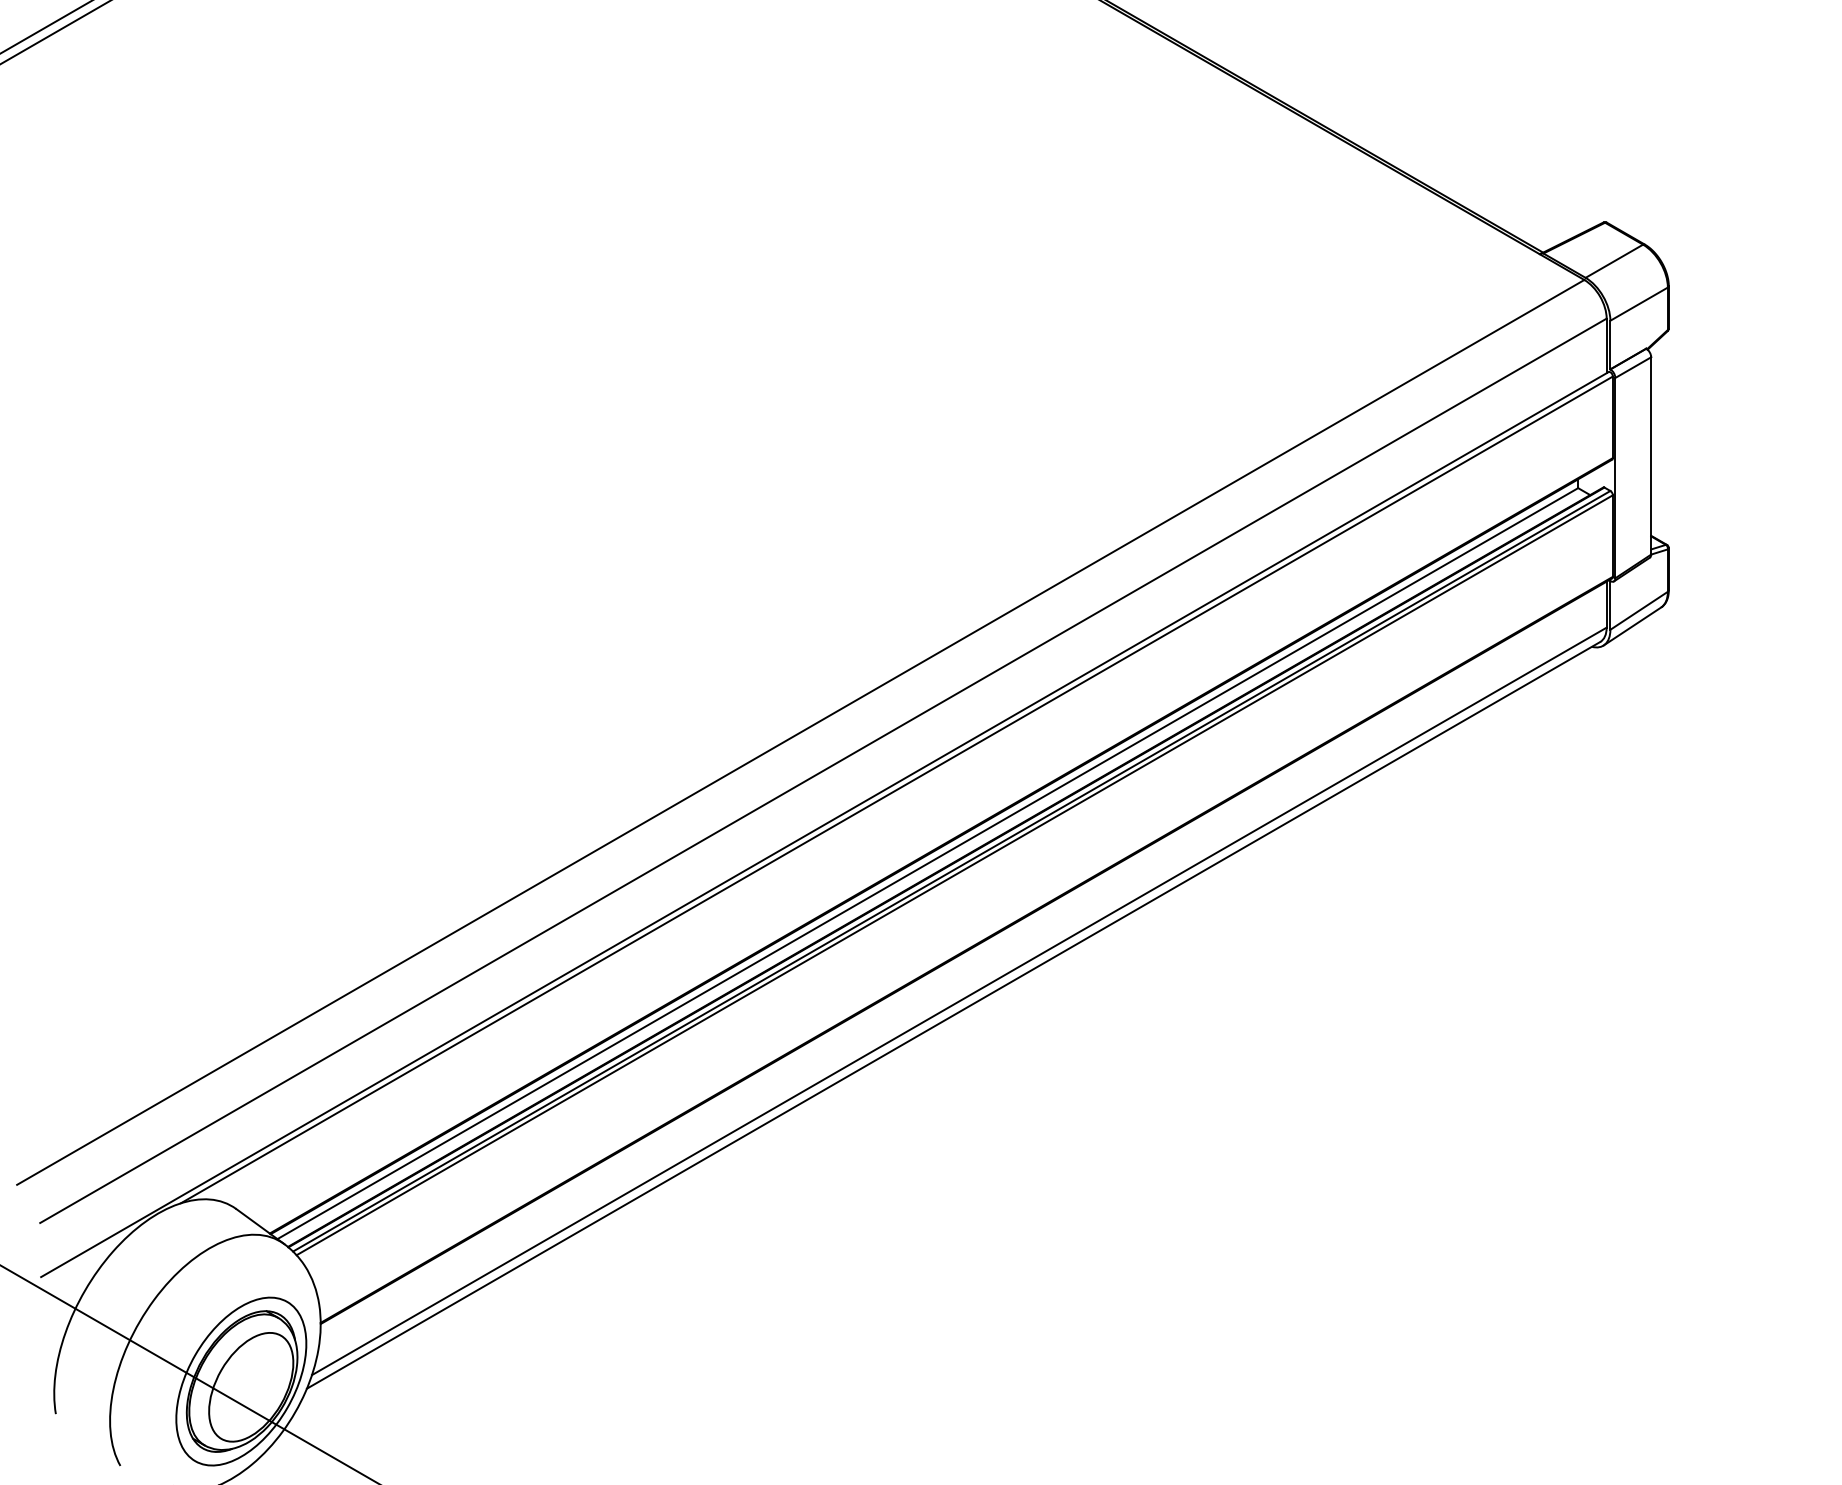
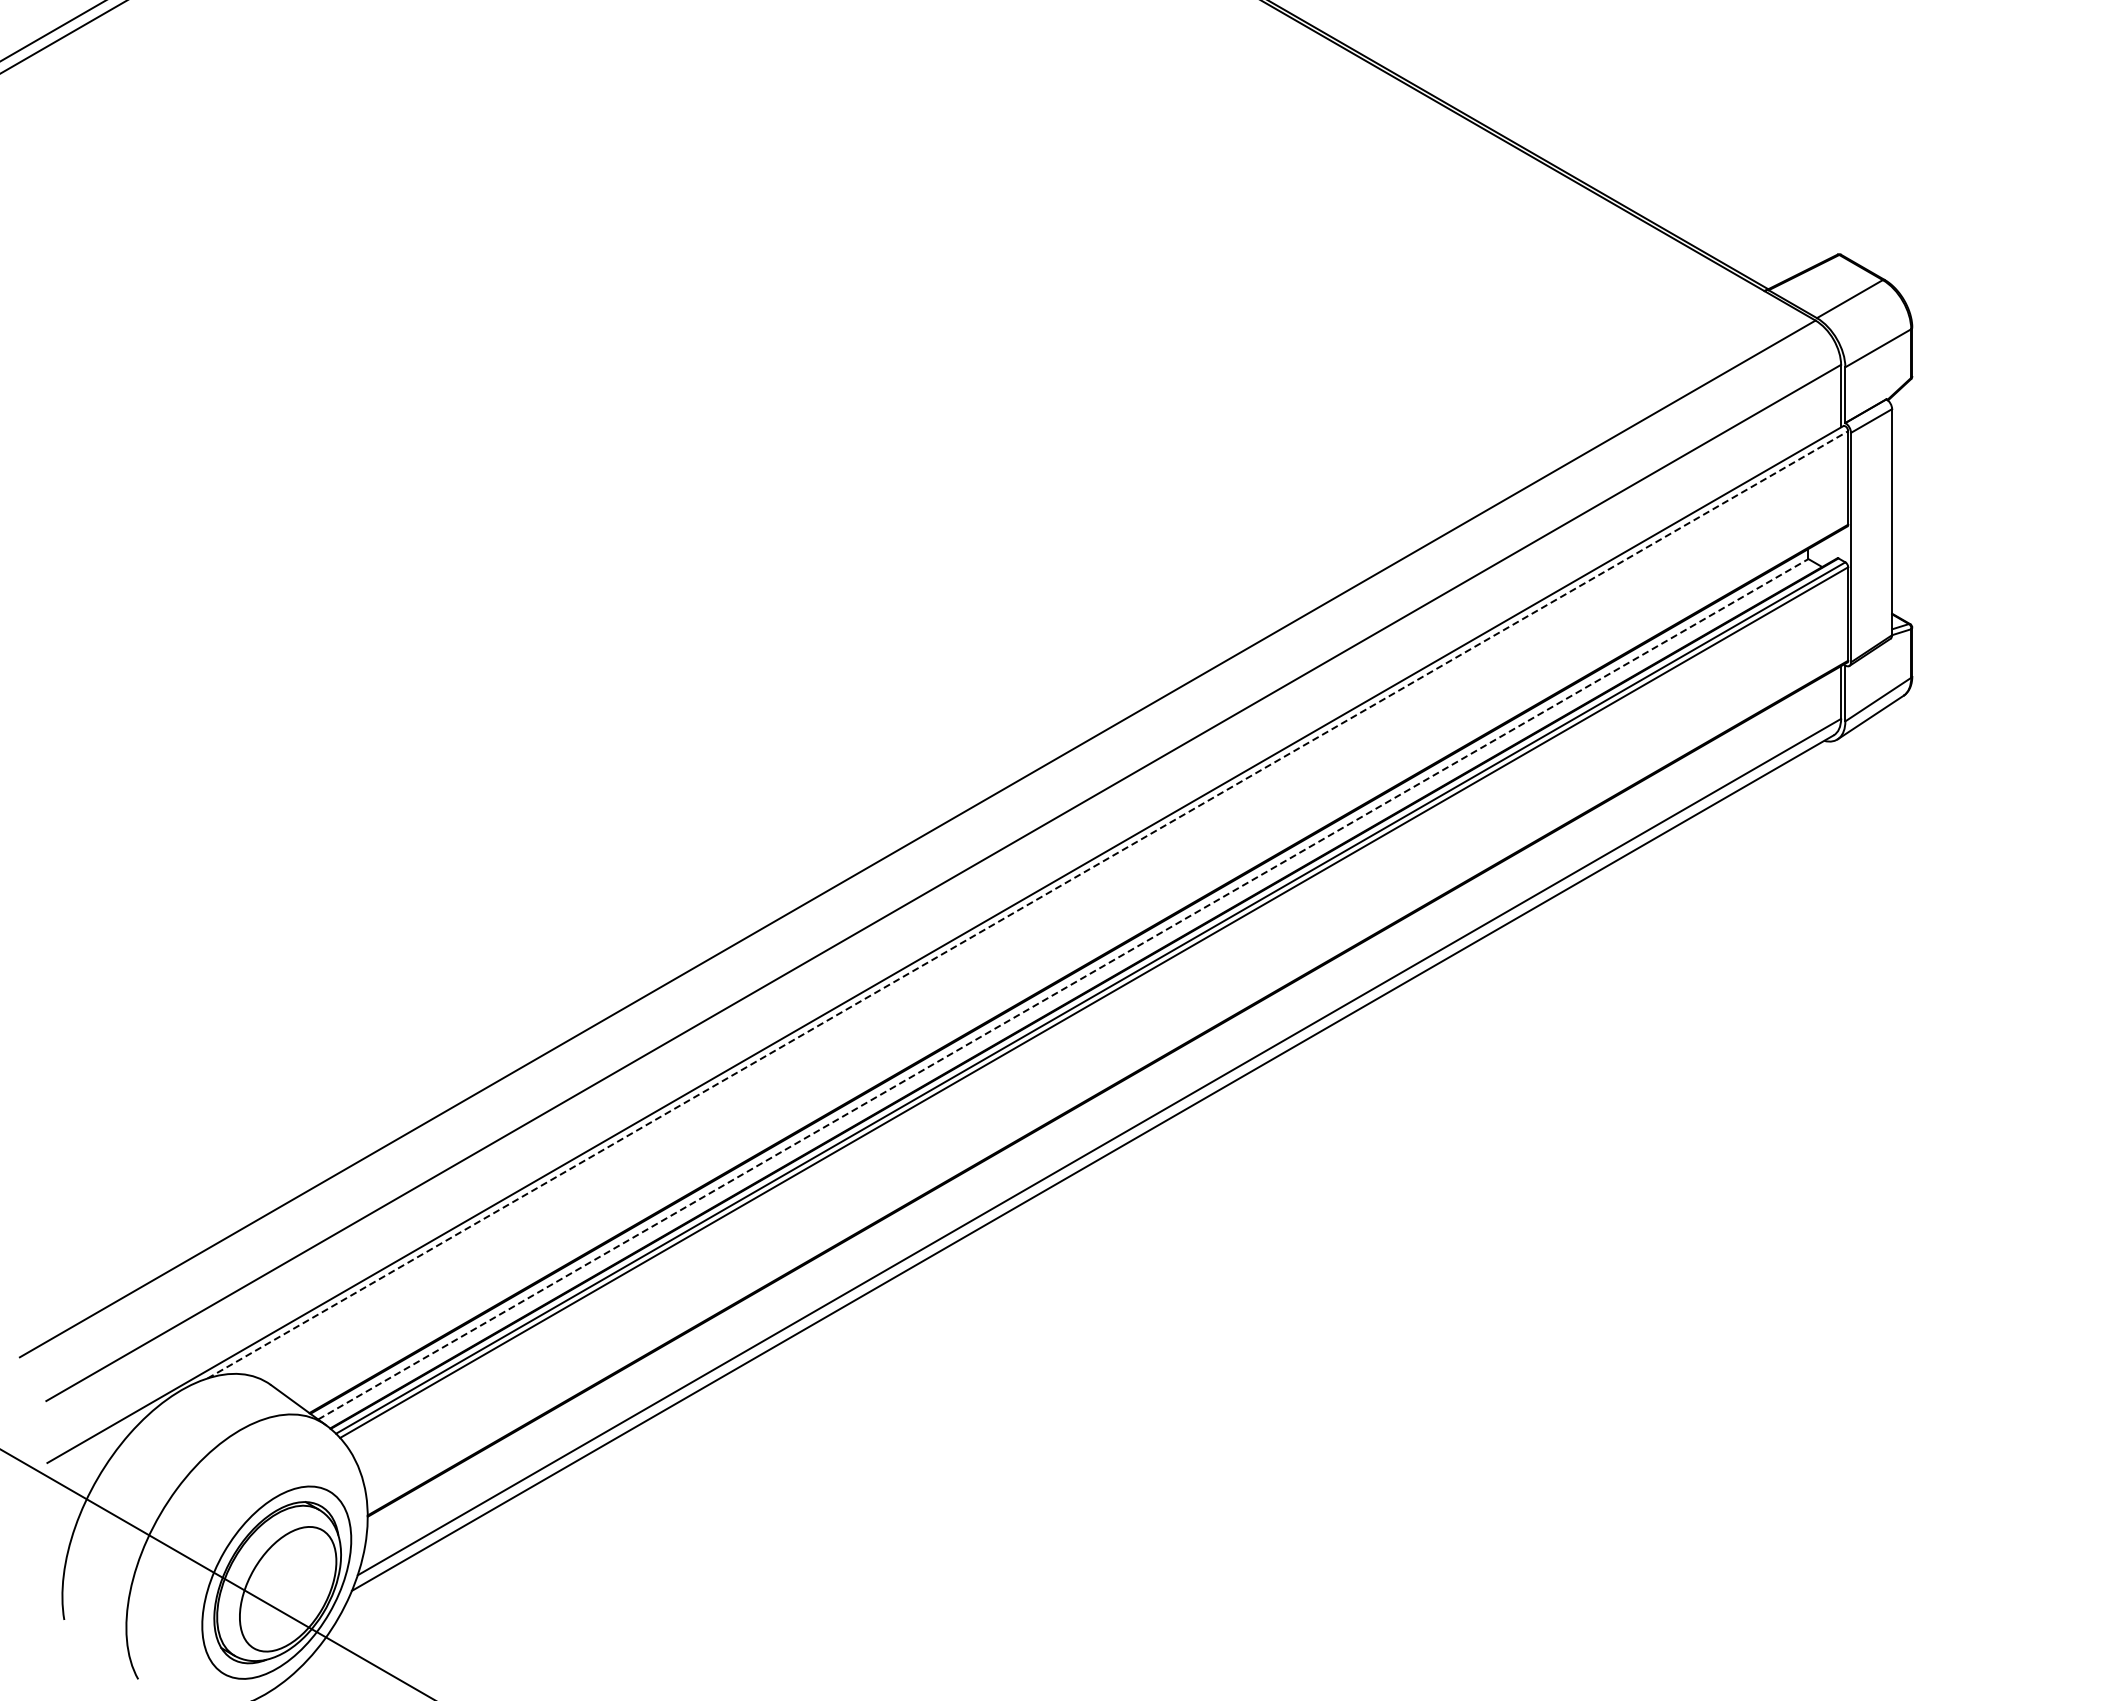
line: (897, 789) -> (1028, 904), solid -> dashed
line: (927, 863) -> (1063, 989), solid -> dashed

